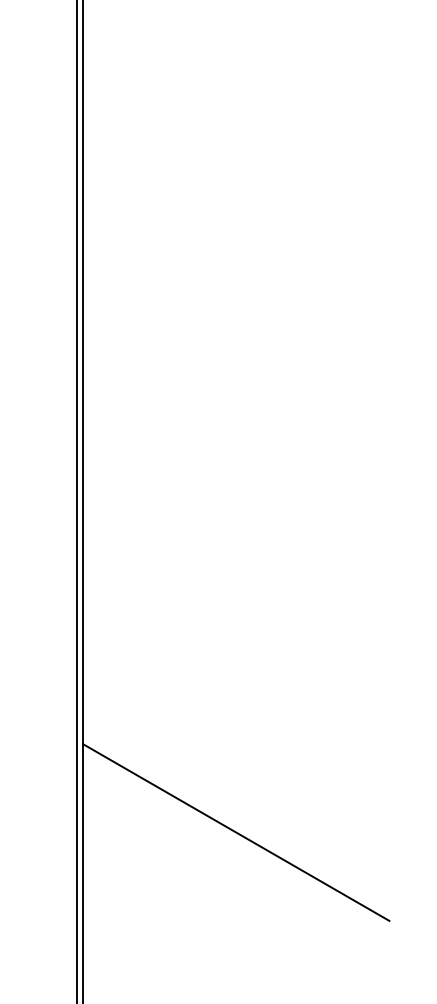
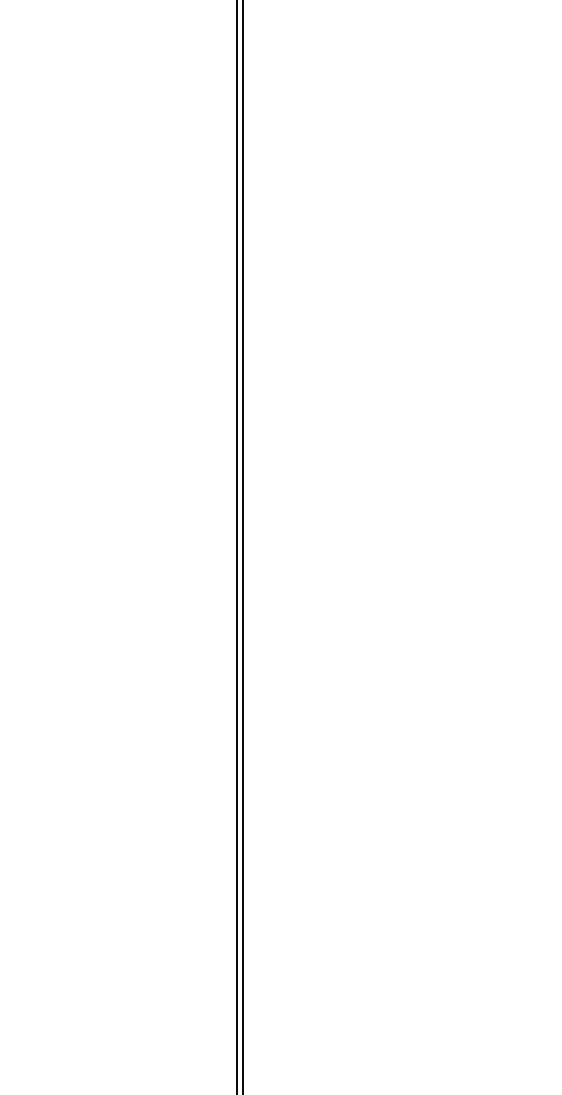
line: (236, 832) -> (395, 951), removed

